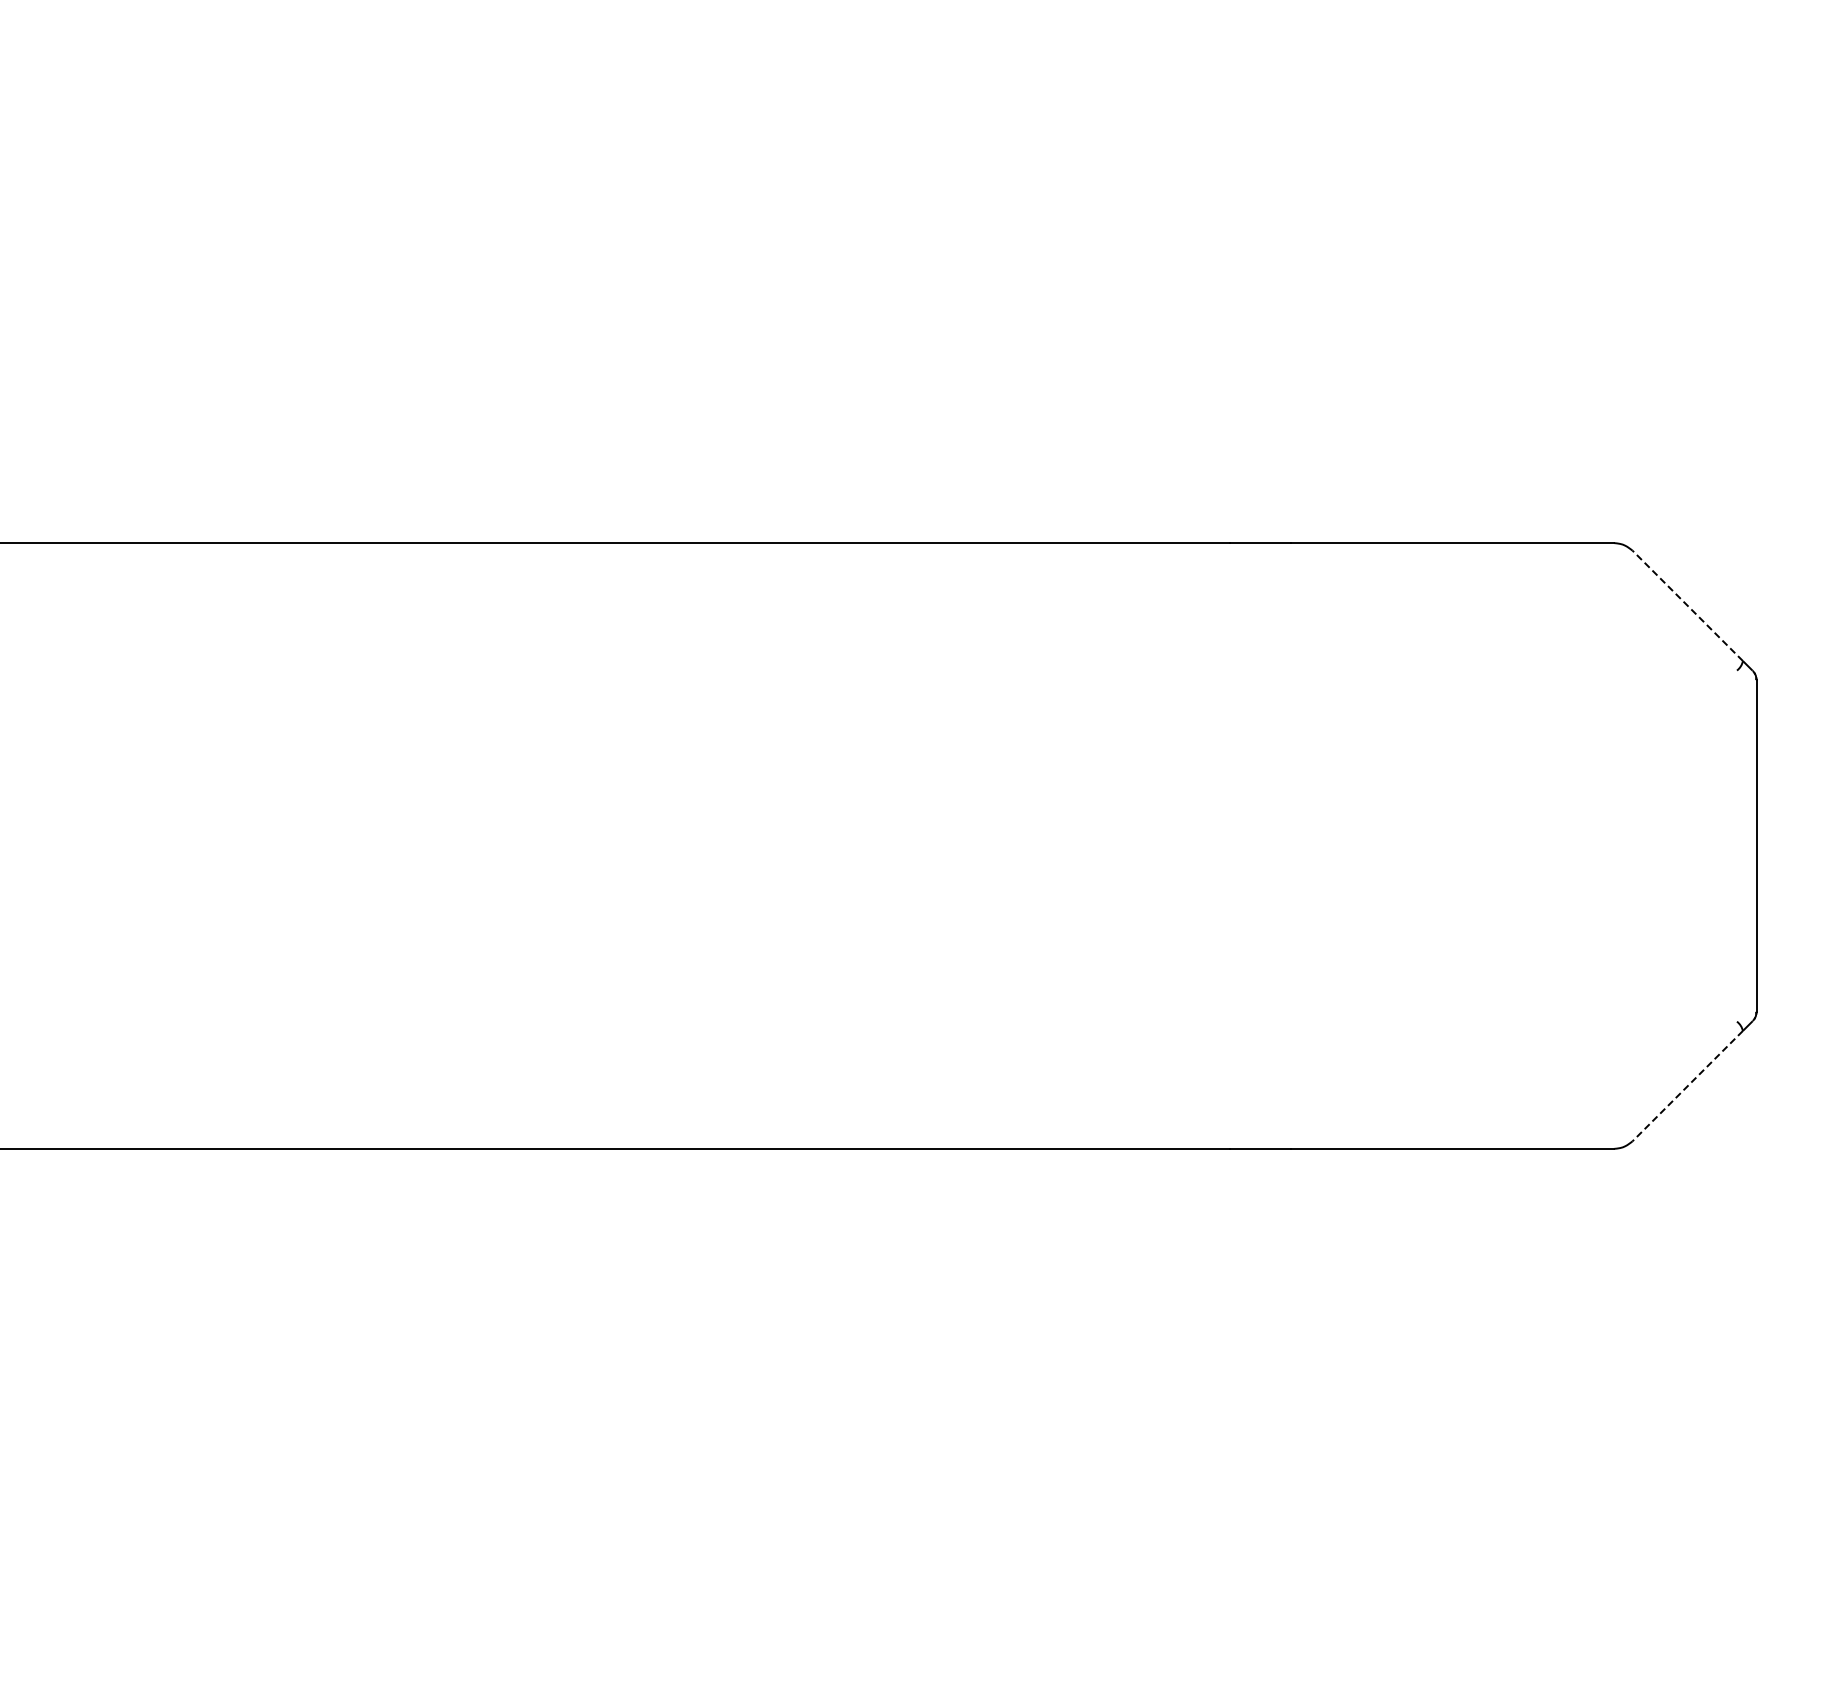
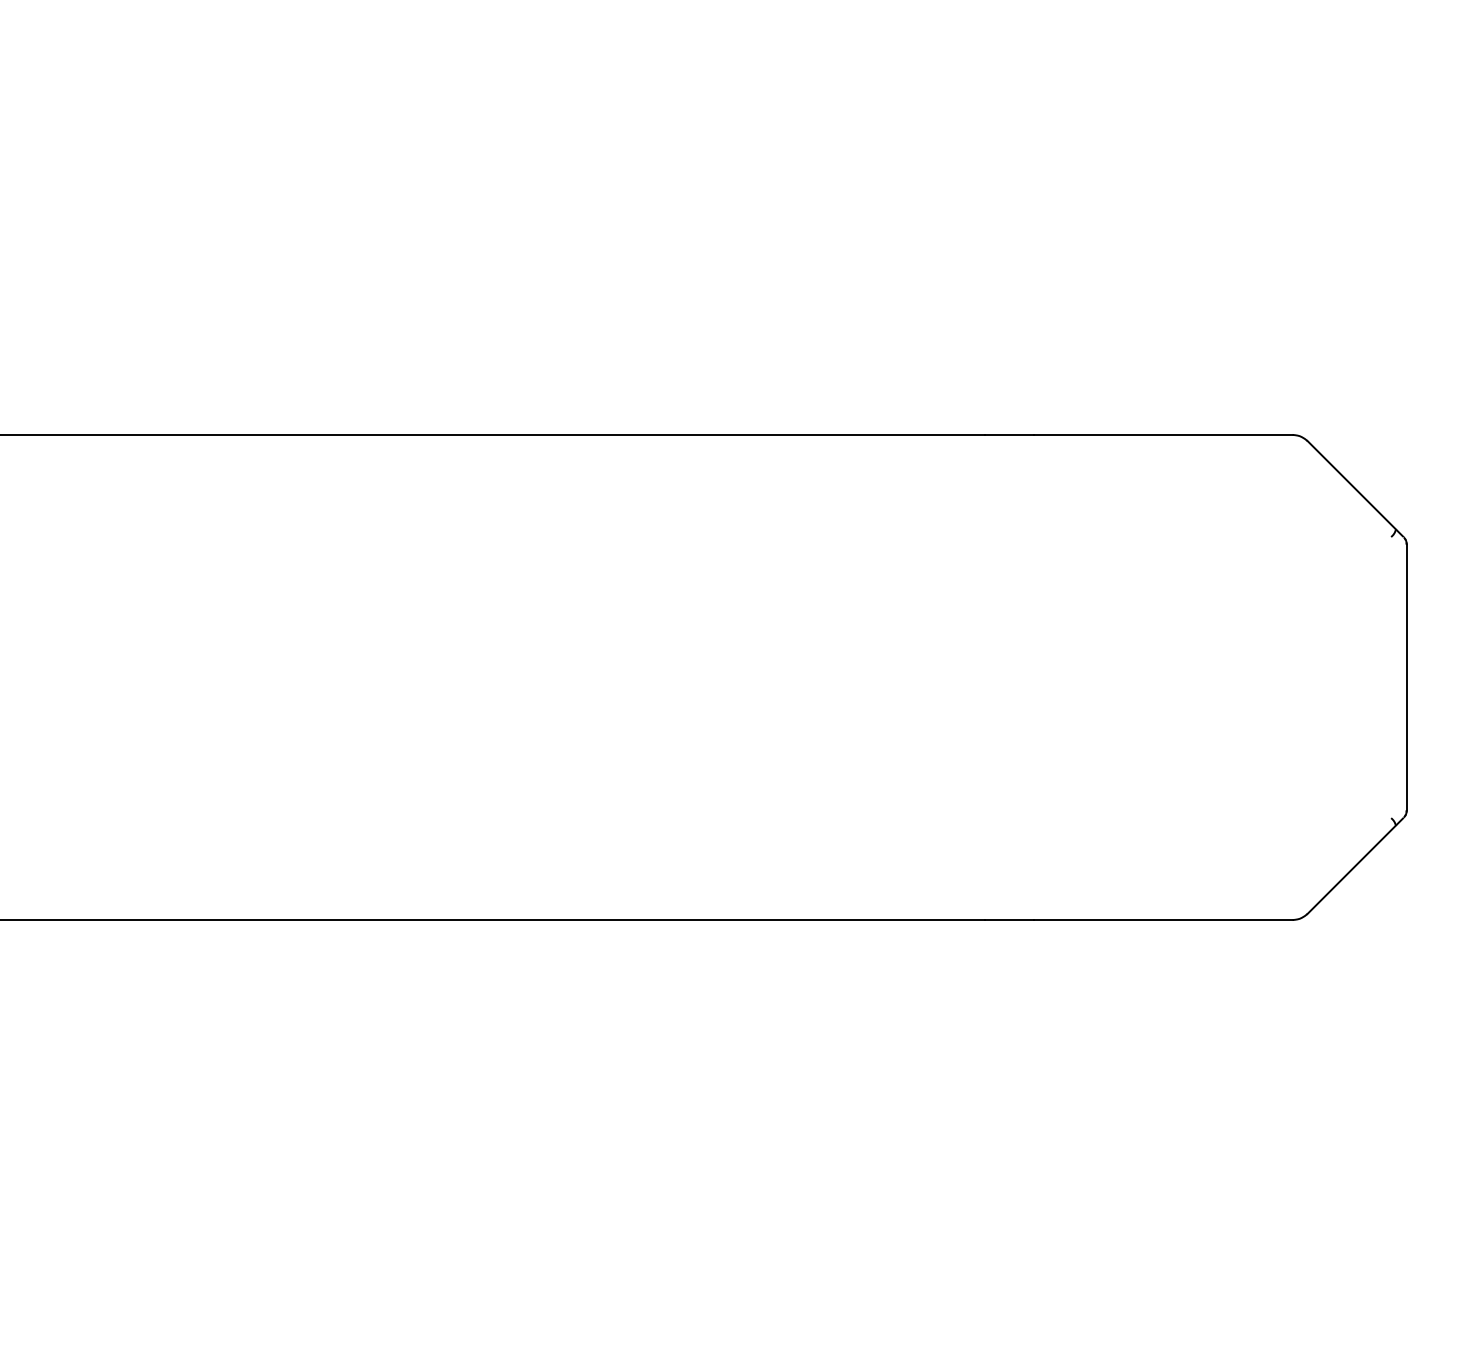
line: (1687, 605) -> (1351, 484), dashed -> solid
line: (1687, 1086) -> (1351, 870), dashed -> solid

